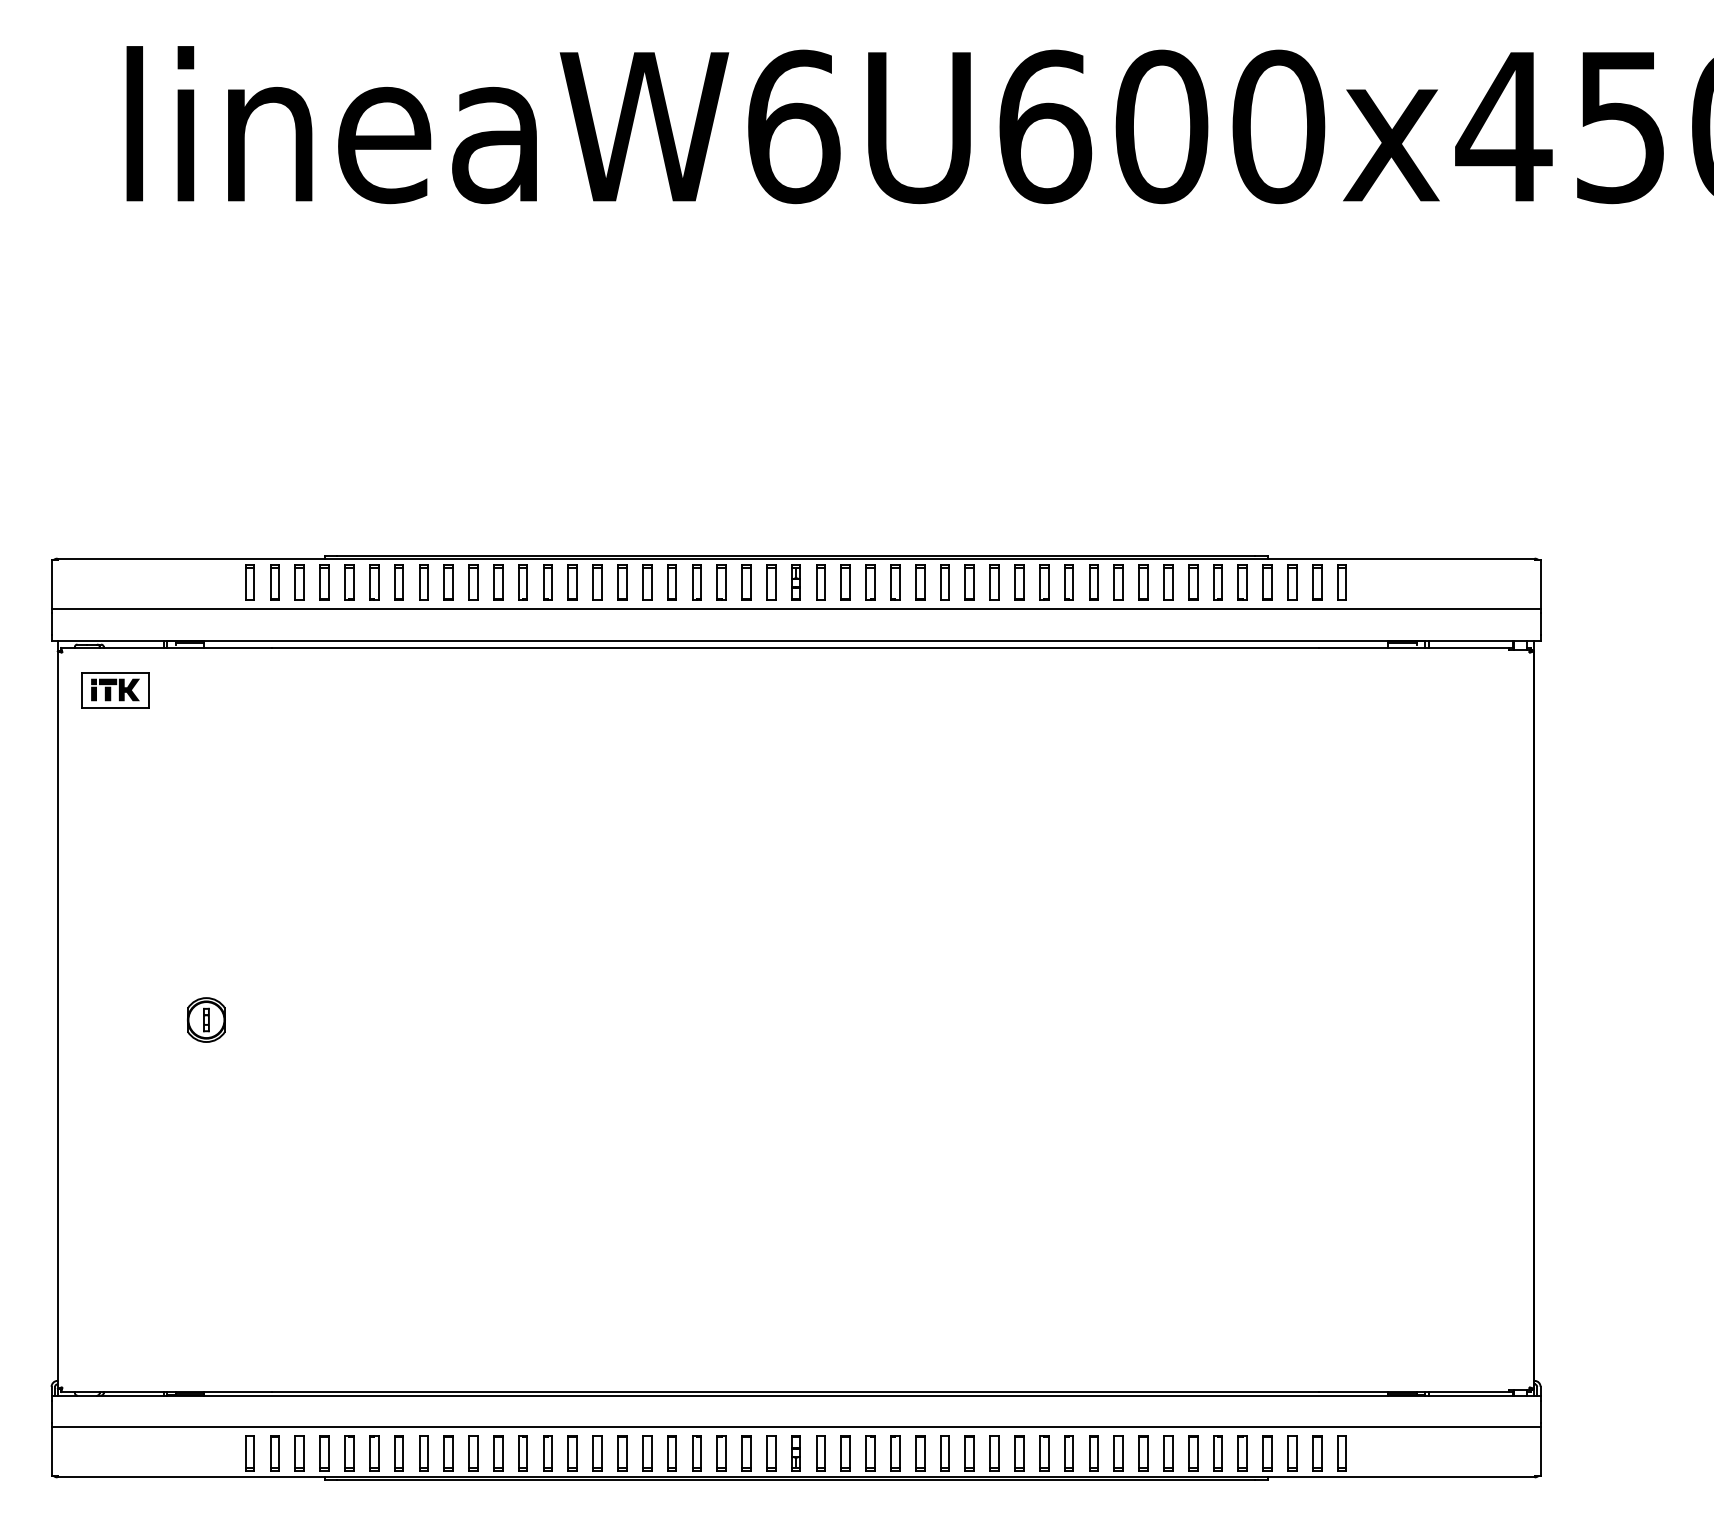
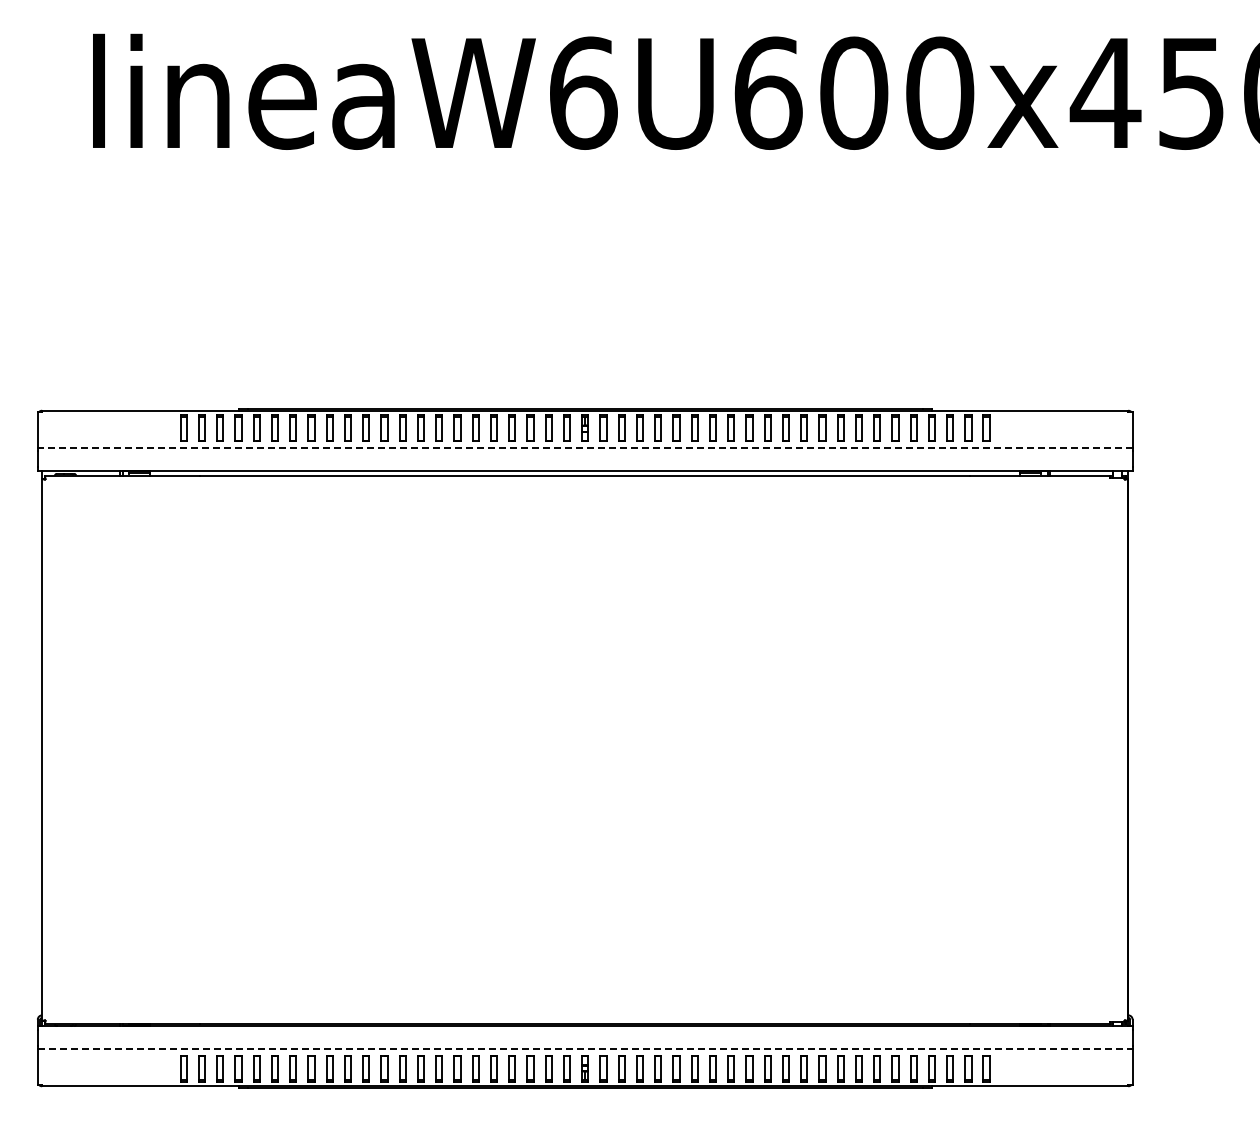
line: (795, 608) -> (584, 447), solid -> dashed
part: (115, 690) -> (84, 507), removed
part: (206, 1019) -> (151, 749), removed
line: (796, 1427) -> (585, 1049), solid -> dashed

